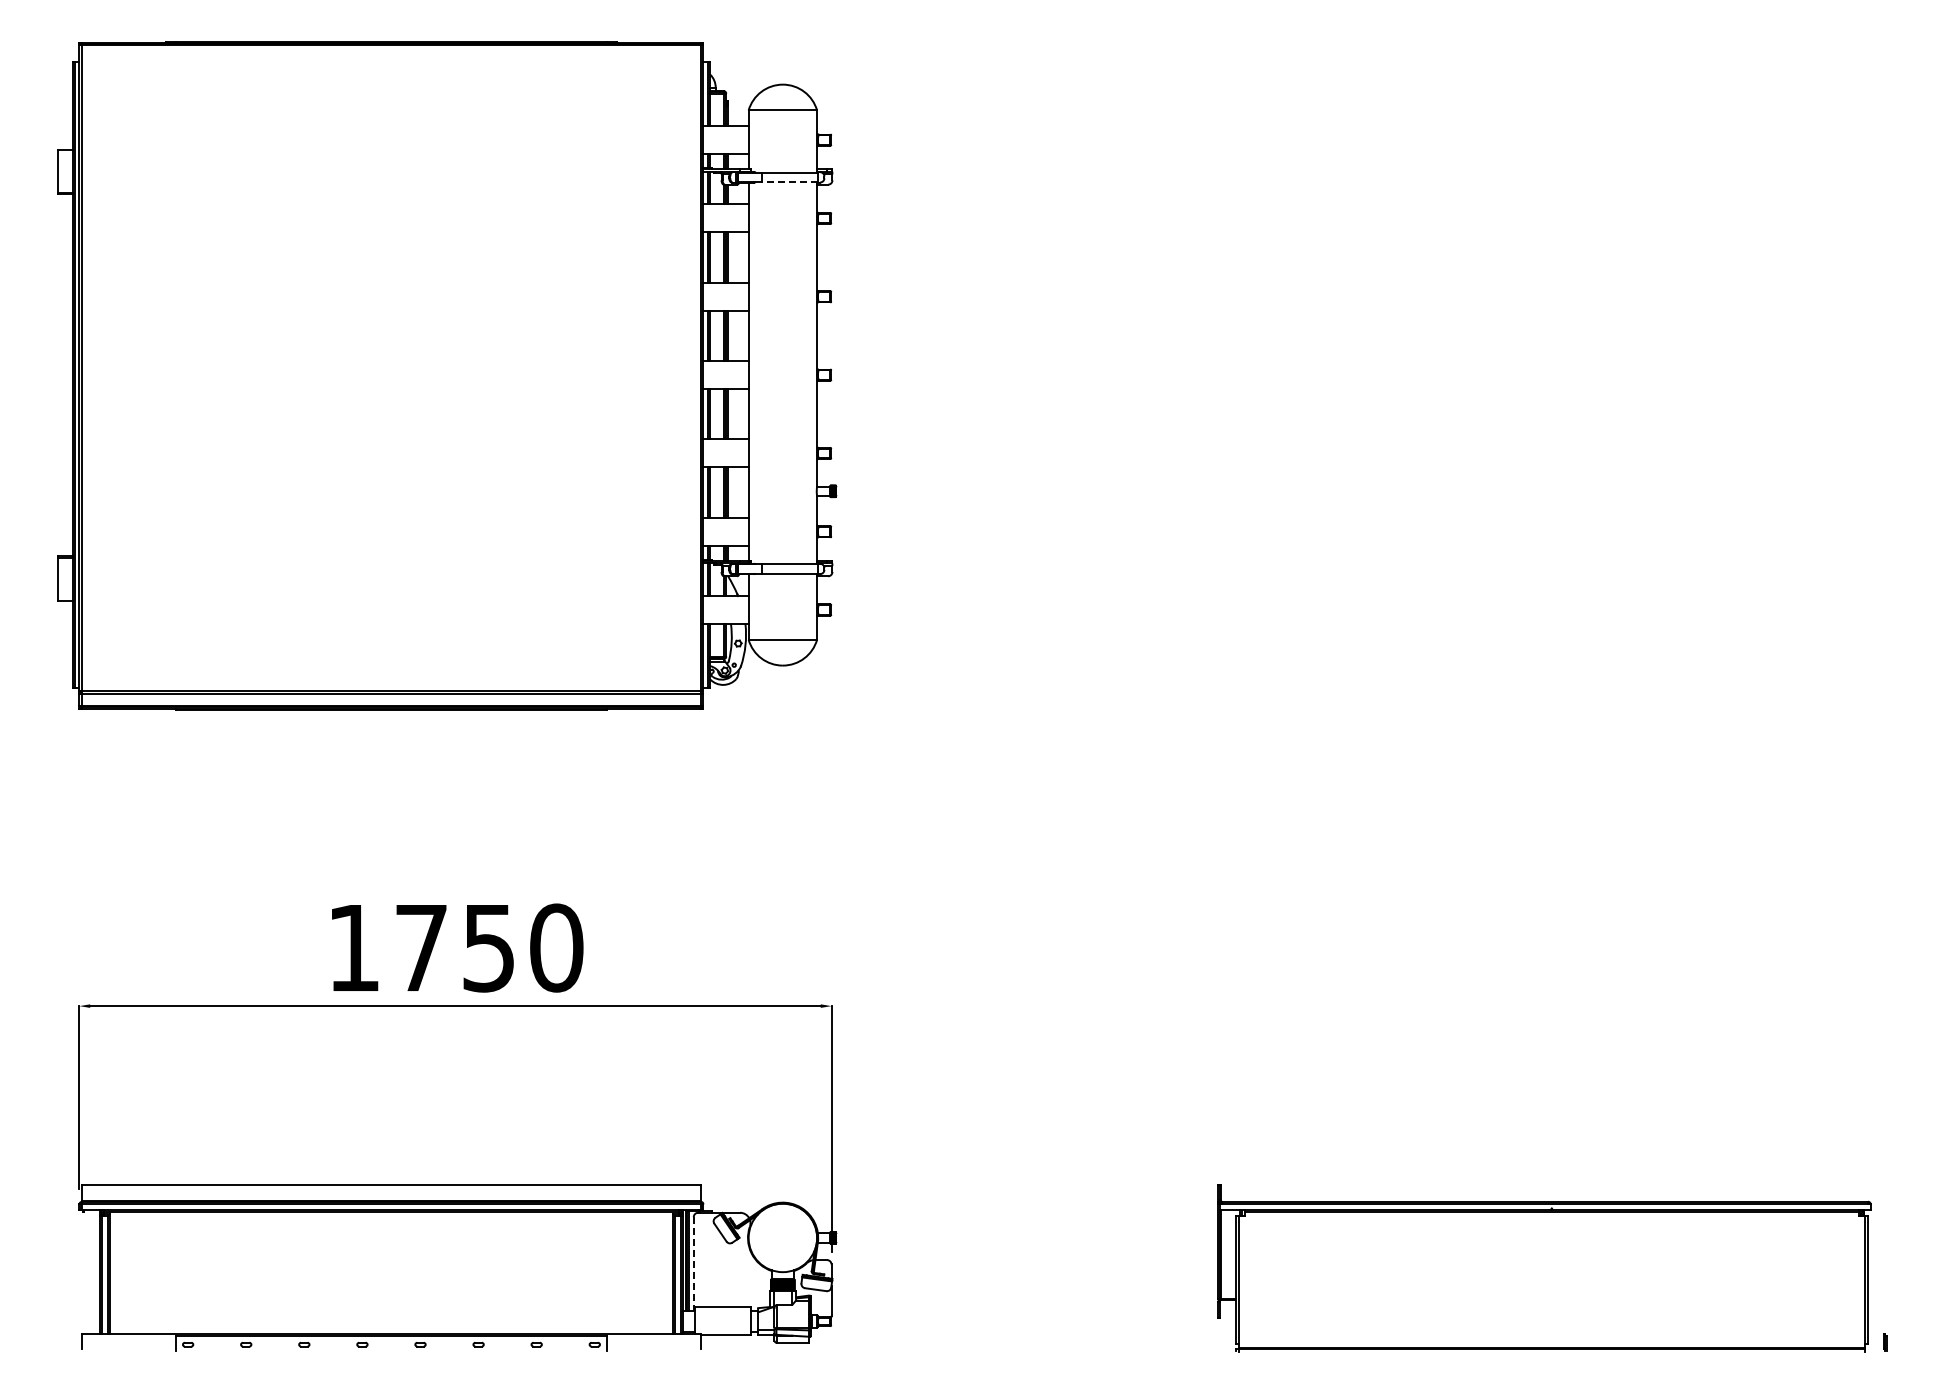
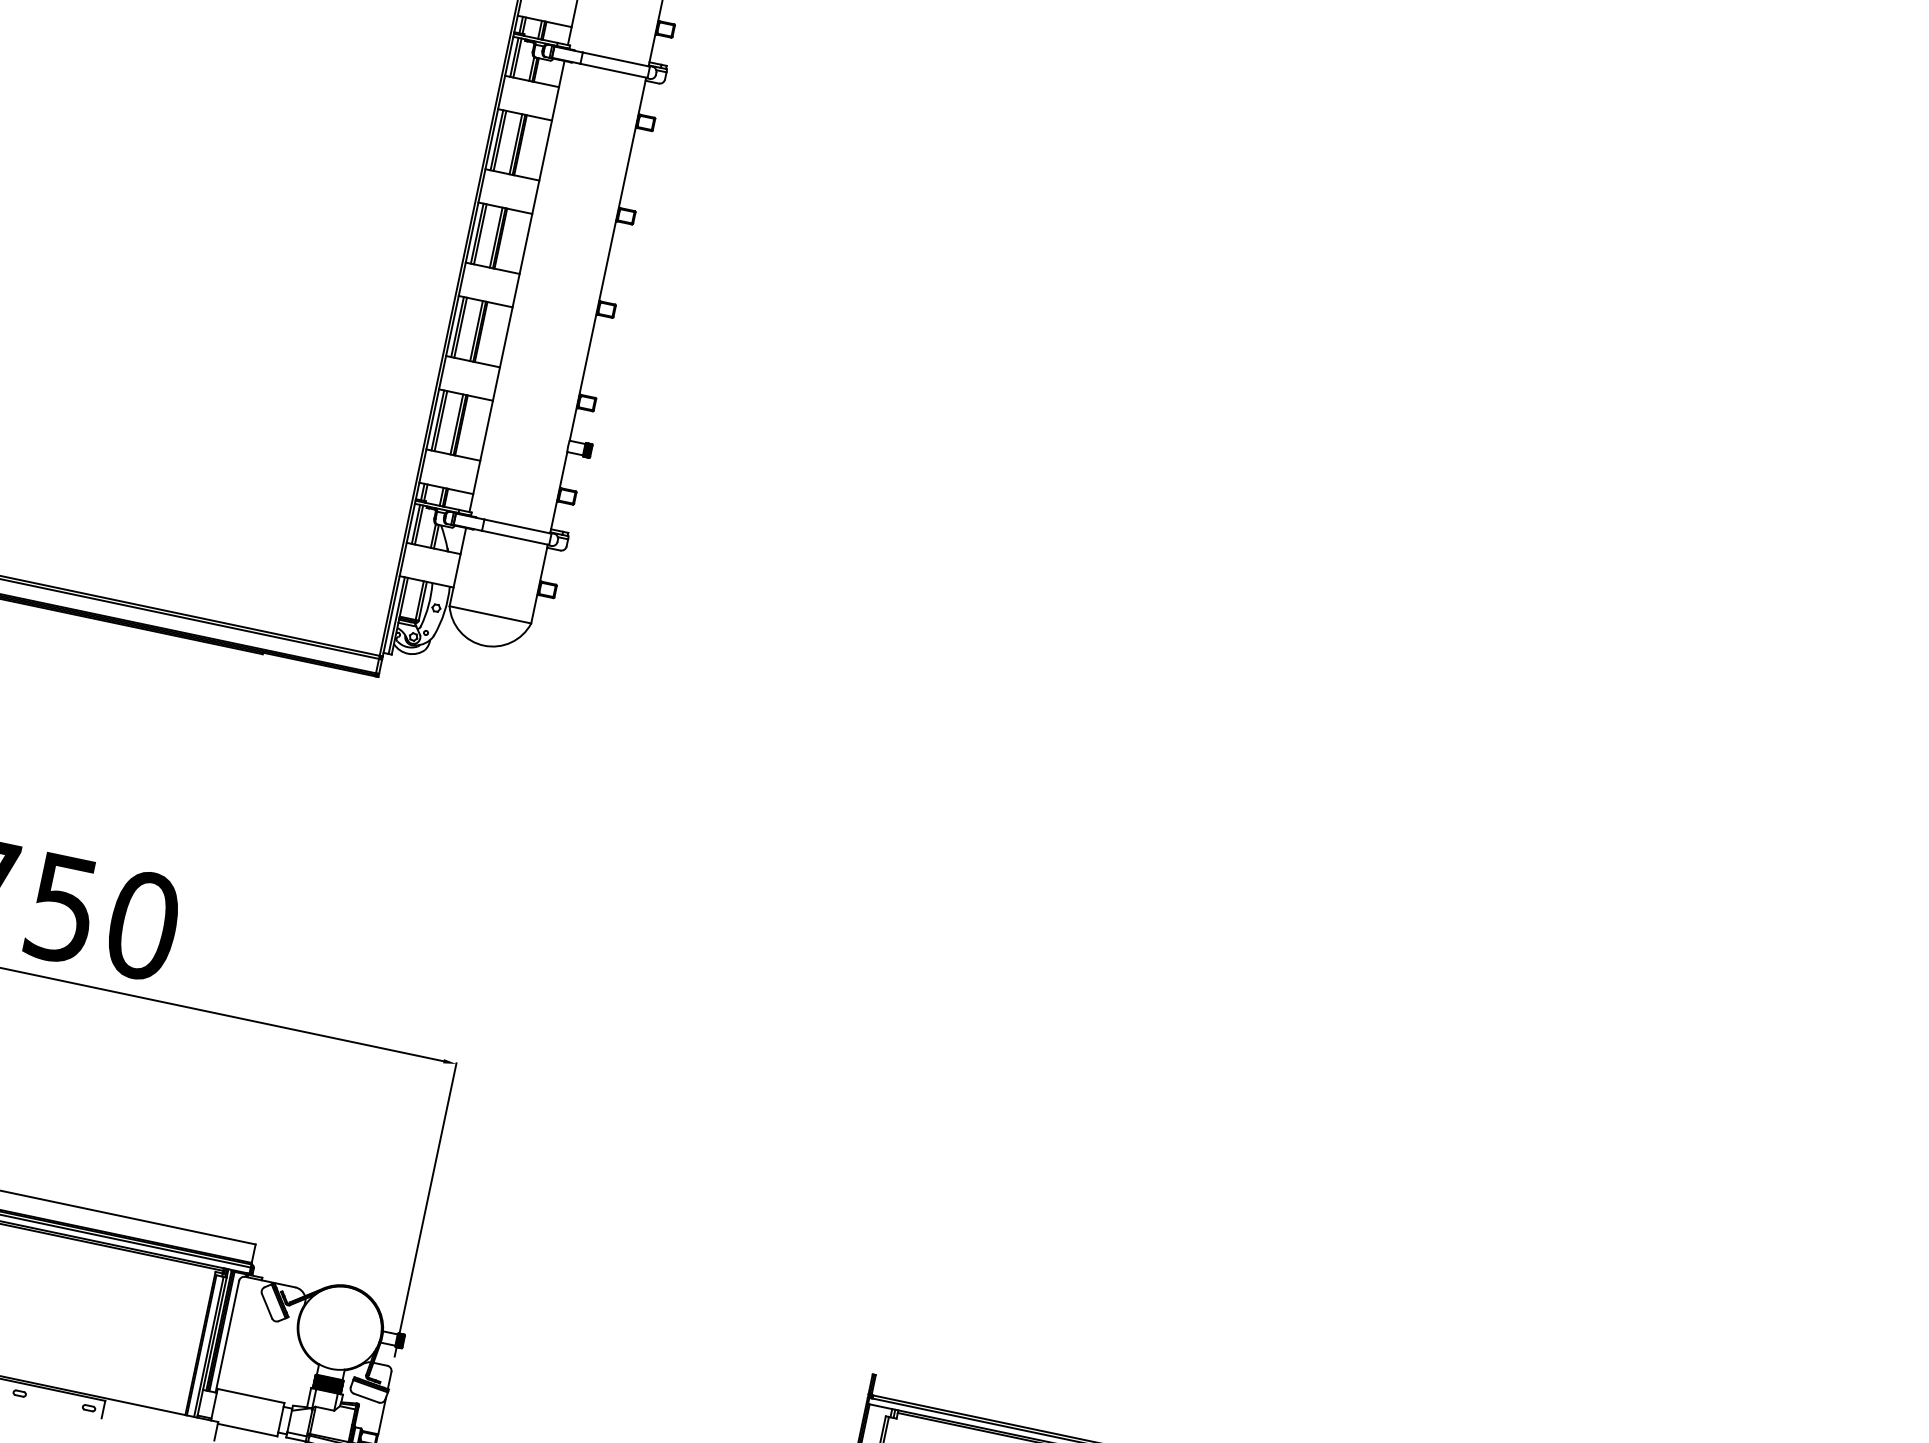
line: (789, 182) -> (613, 71), dashed -> solid
line: (693, 1263) -> (227, 1336), dashed -> solid

